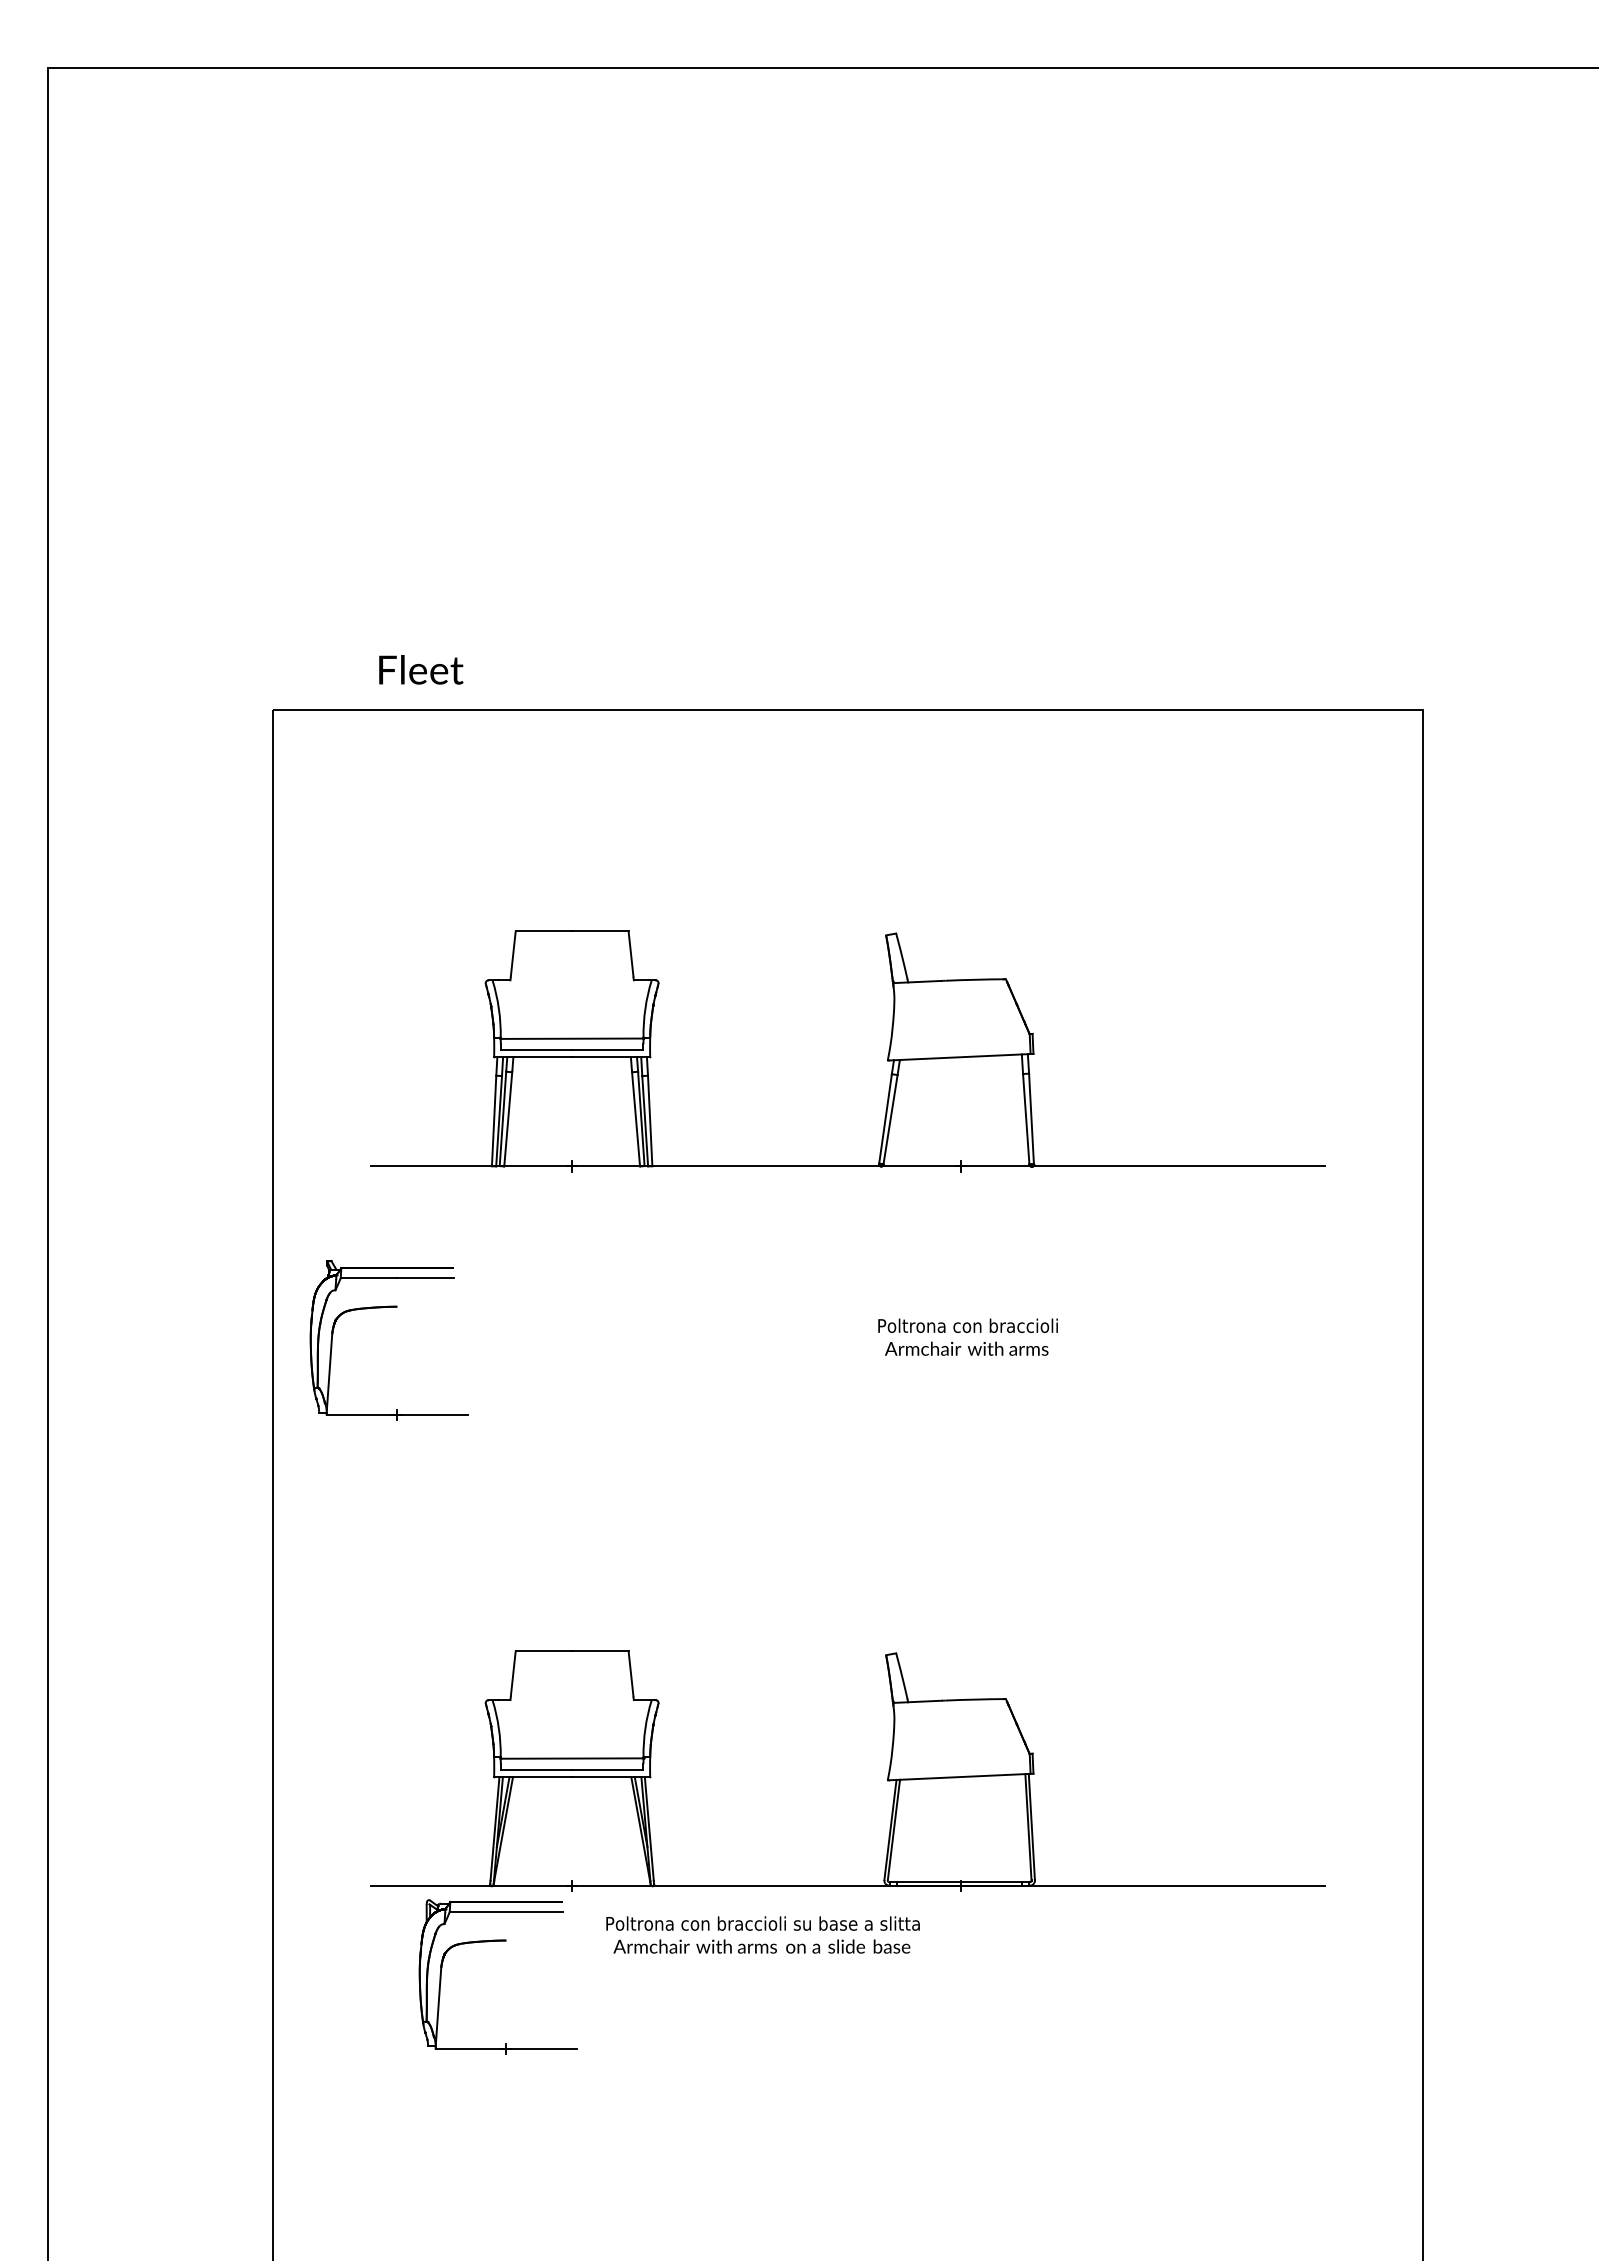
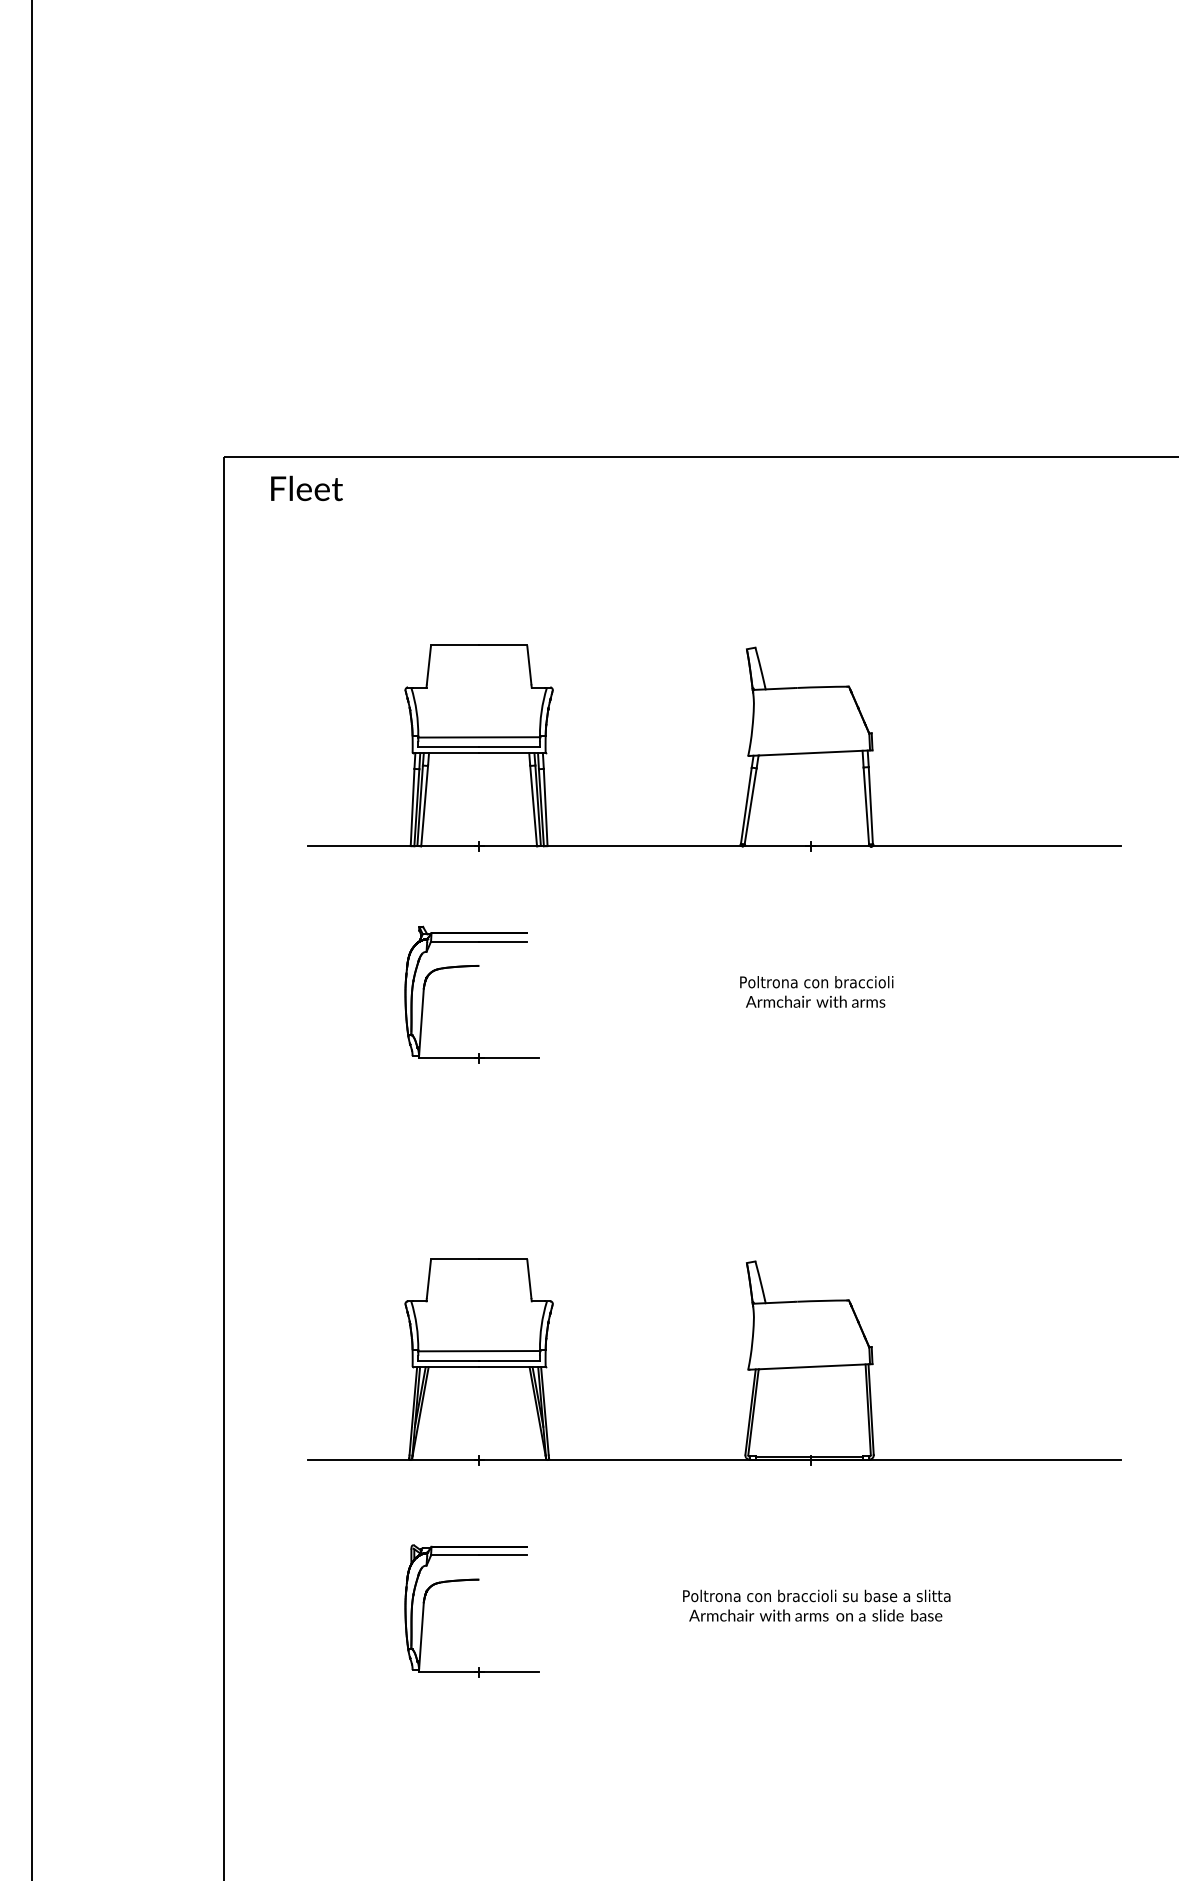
text: (421, 669) -> (307, 488), moved
part: (382, 1308) -> (466, 967), moved
text: (762, 1934) -> (816, 1605), moved
part: (497, 1941) -> (471, 1580), moved

